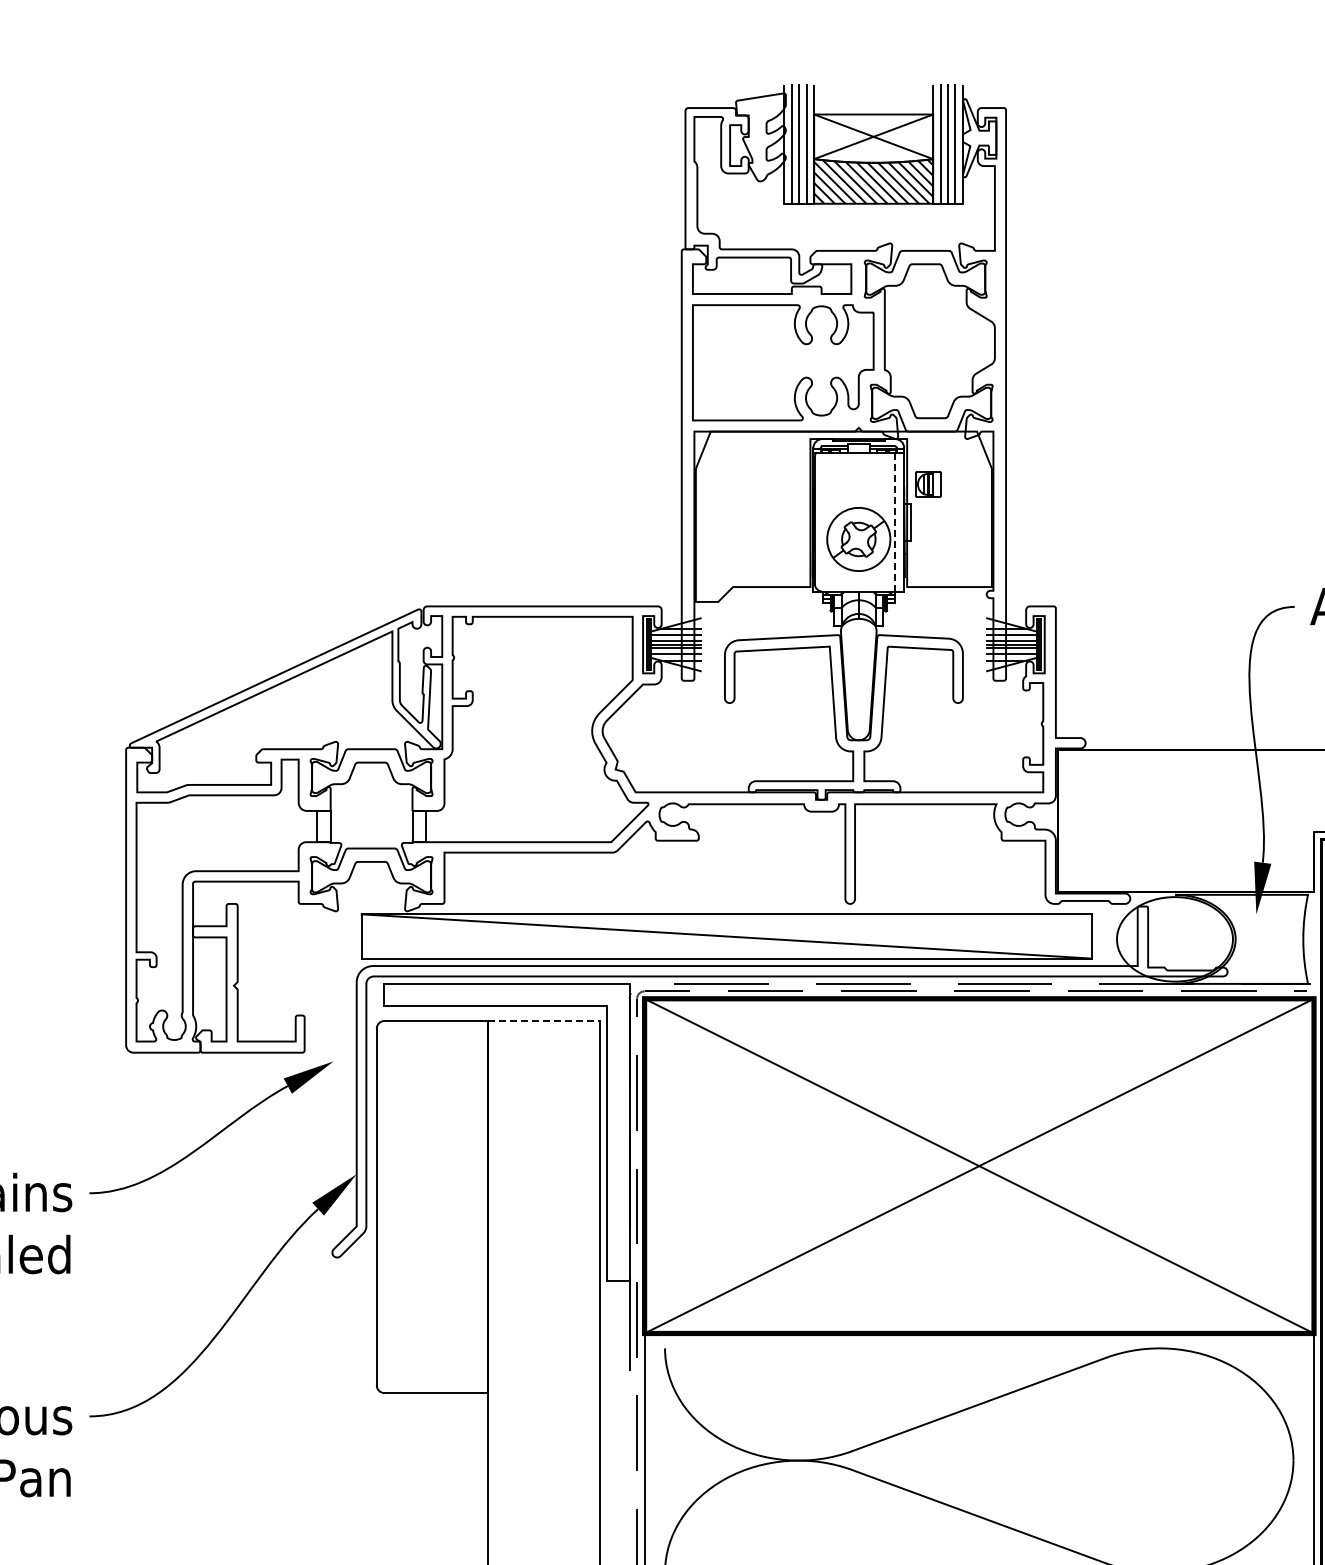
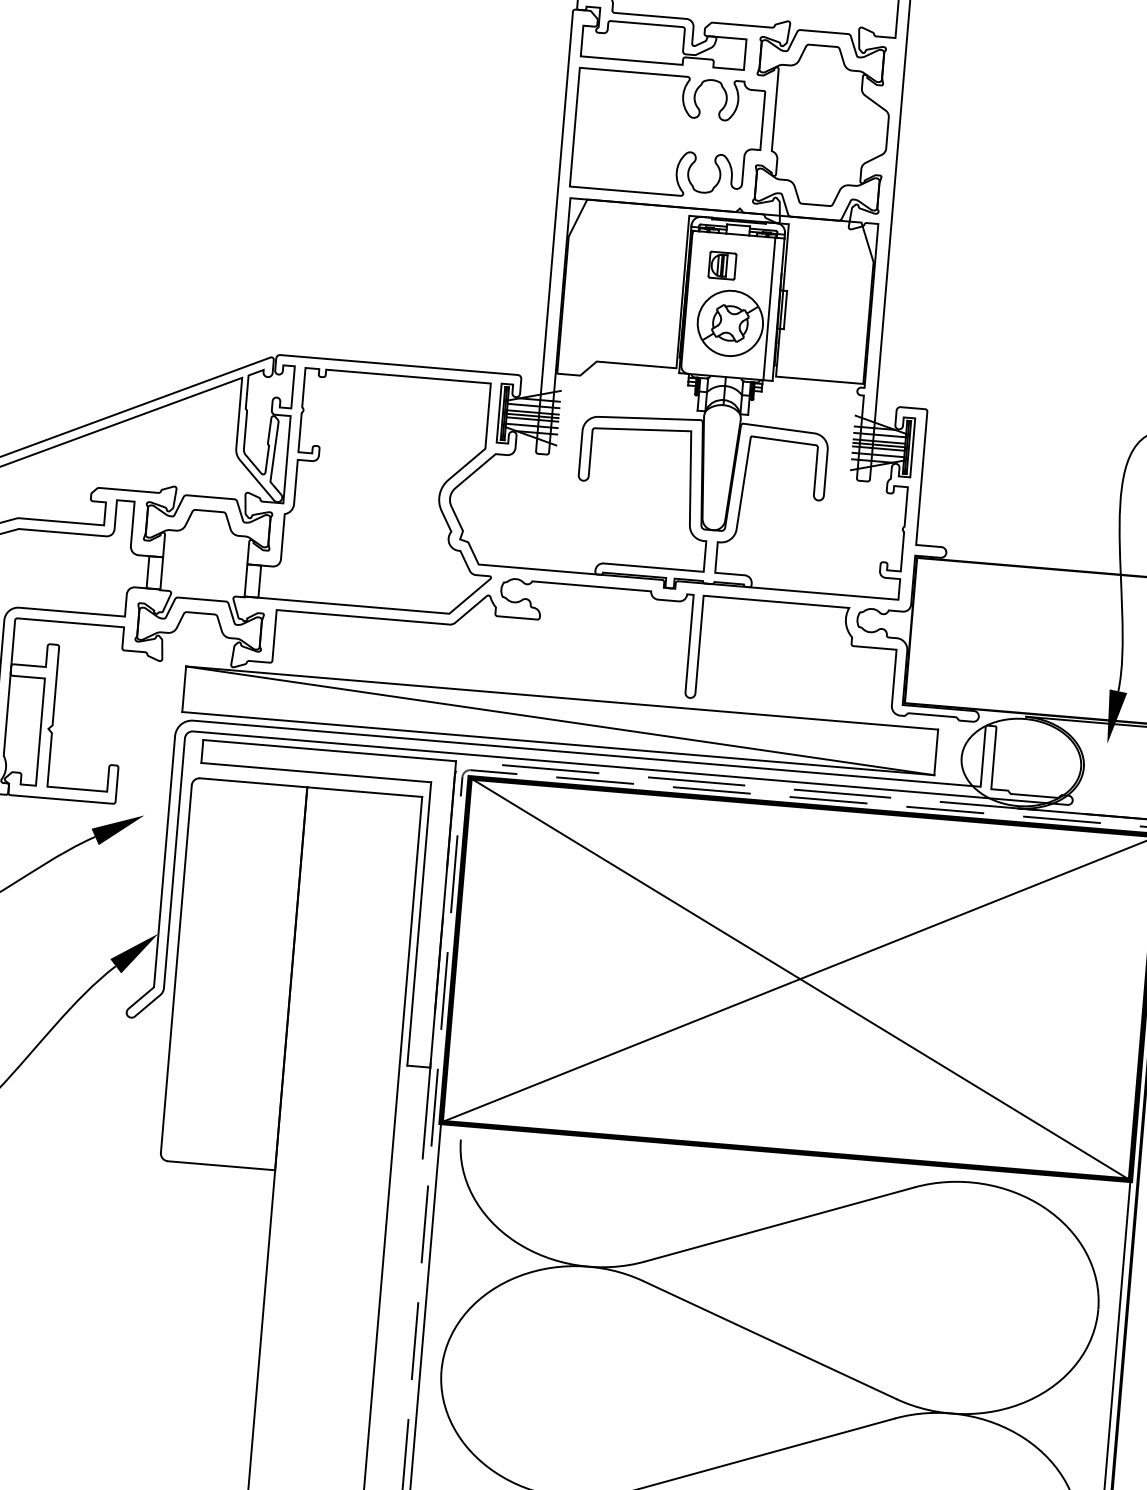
part: (928, 484) -> (722, 265), moved
line: (895, 521) -> (769, 308), dashed -> solid
line: (544, 1021) -> (365, 792), dashed -> solid

